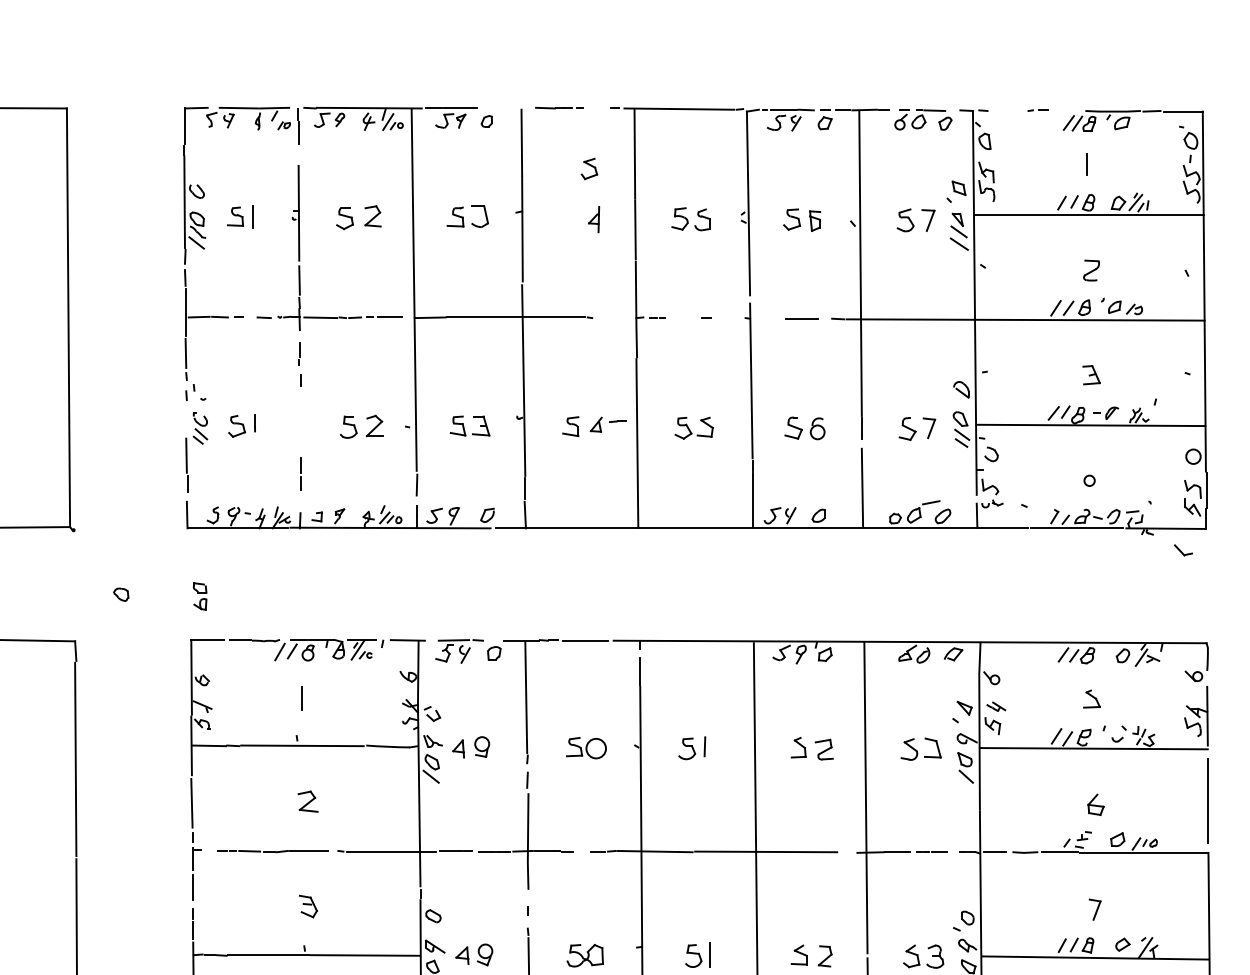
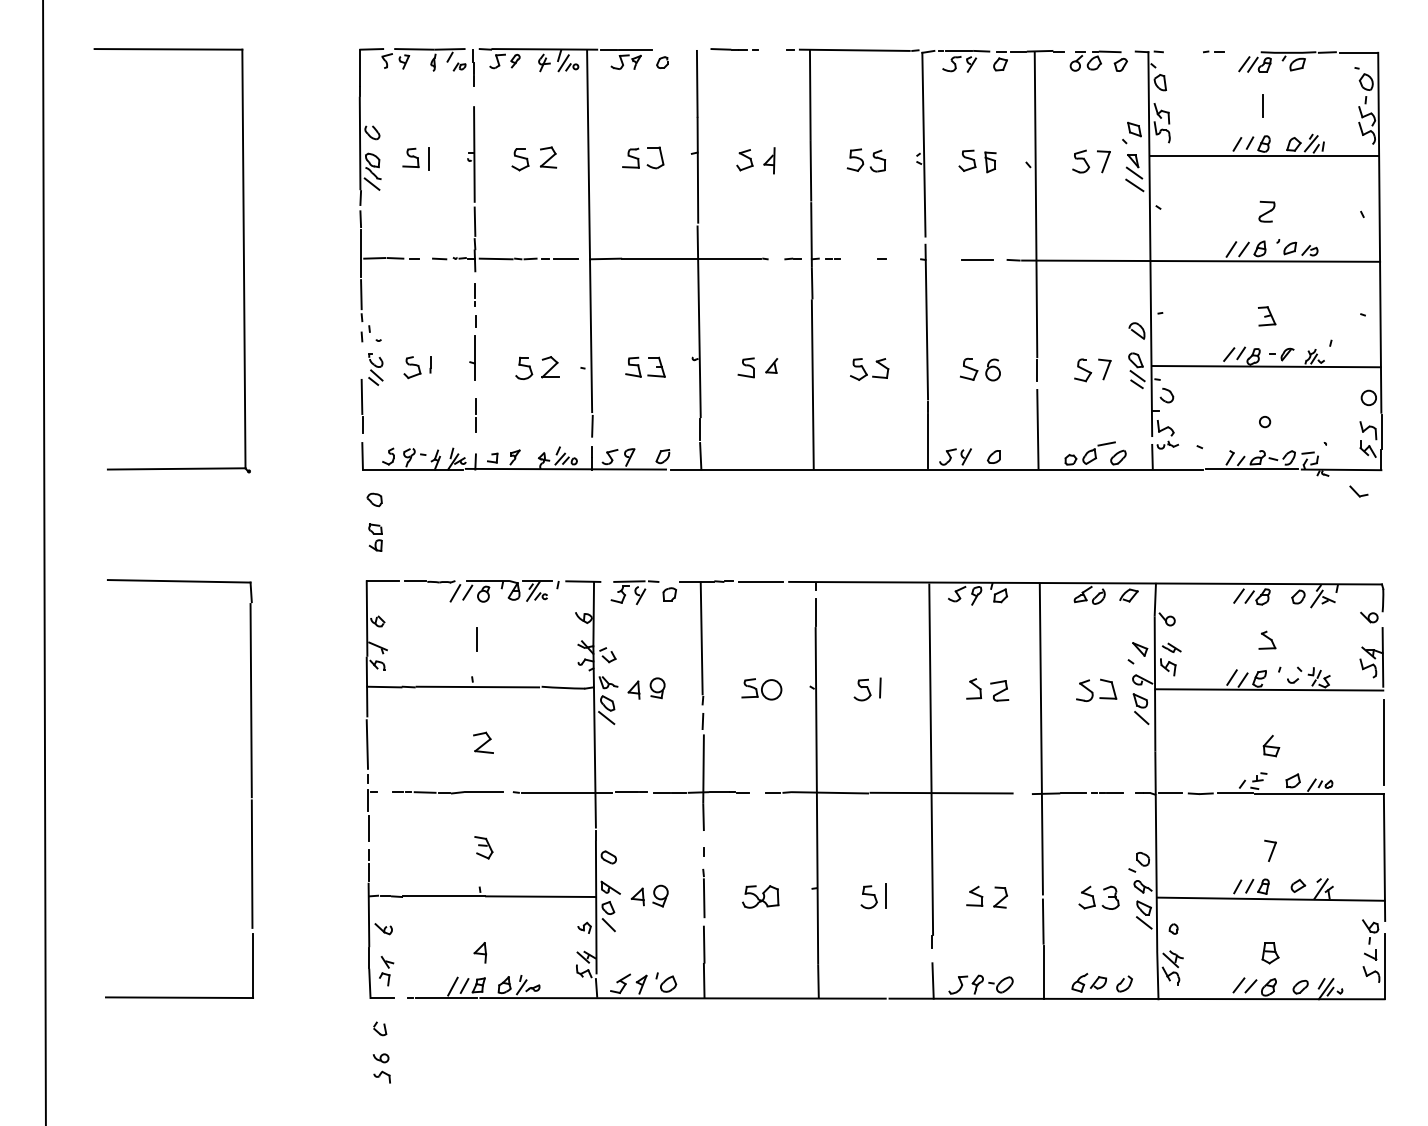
part: (589, 169) -> (744, 160), moved
part: (297, 416) -> (472, 357), added
part: (617, 421) -> (792, 258), moved
part: (121, 594) -> (374, 499), moved

